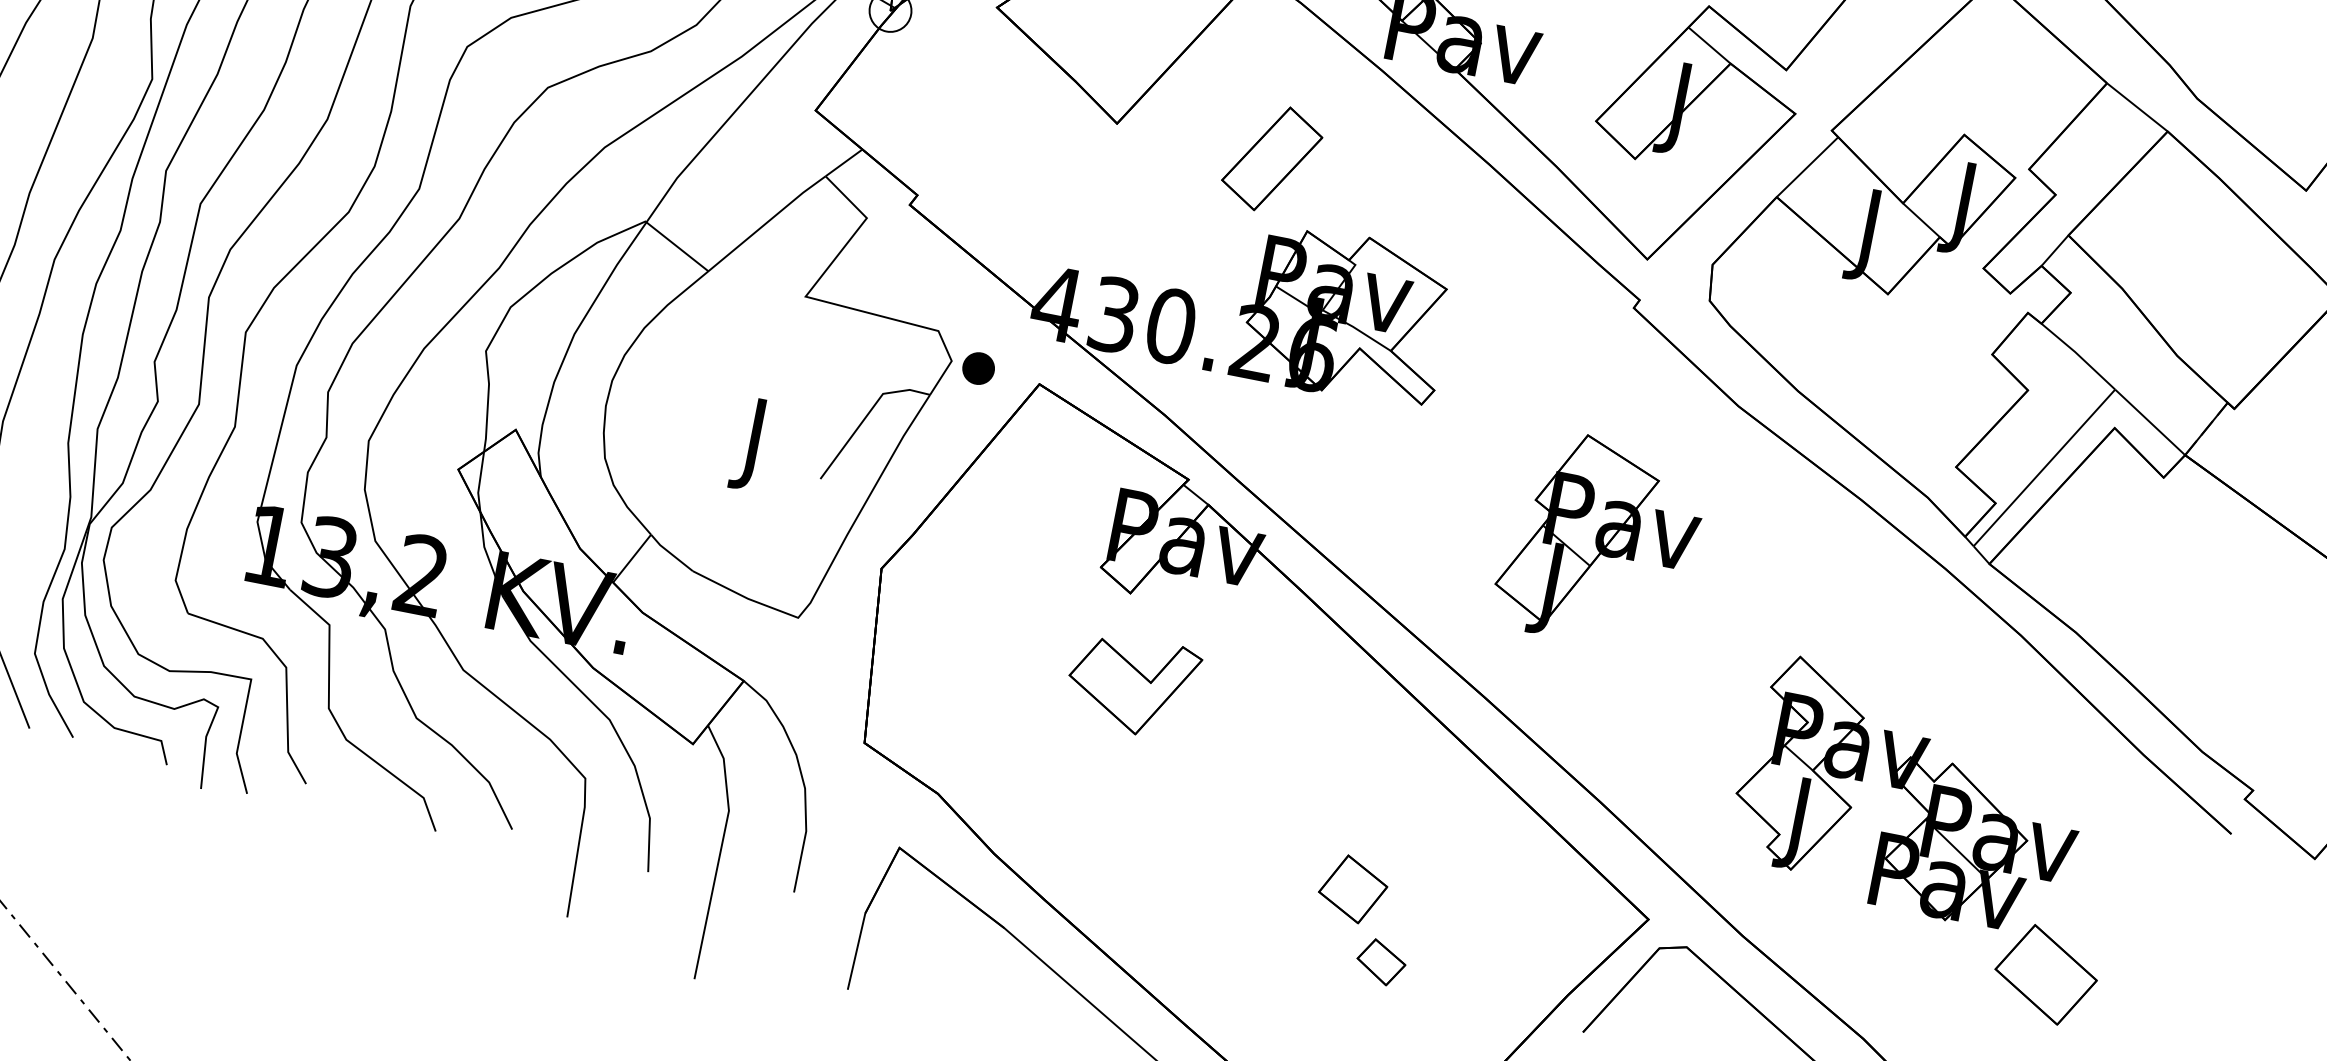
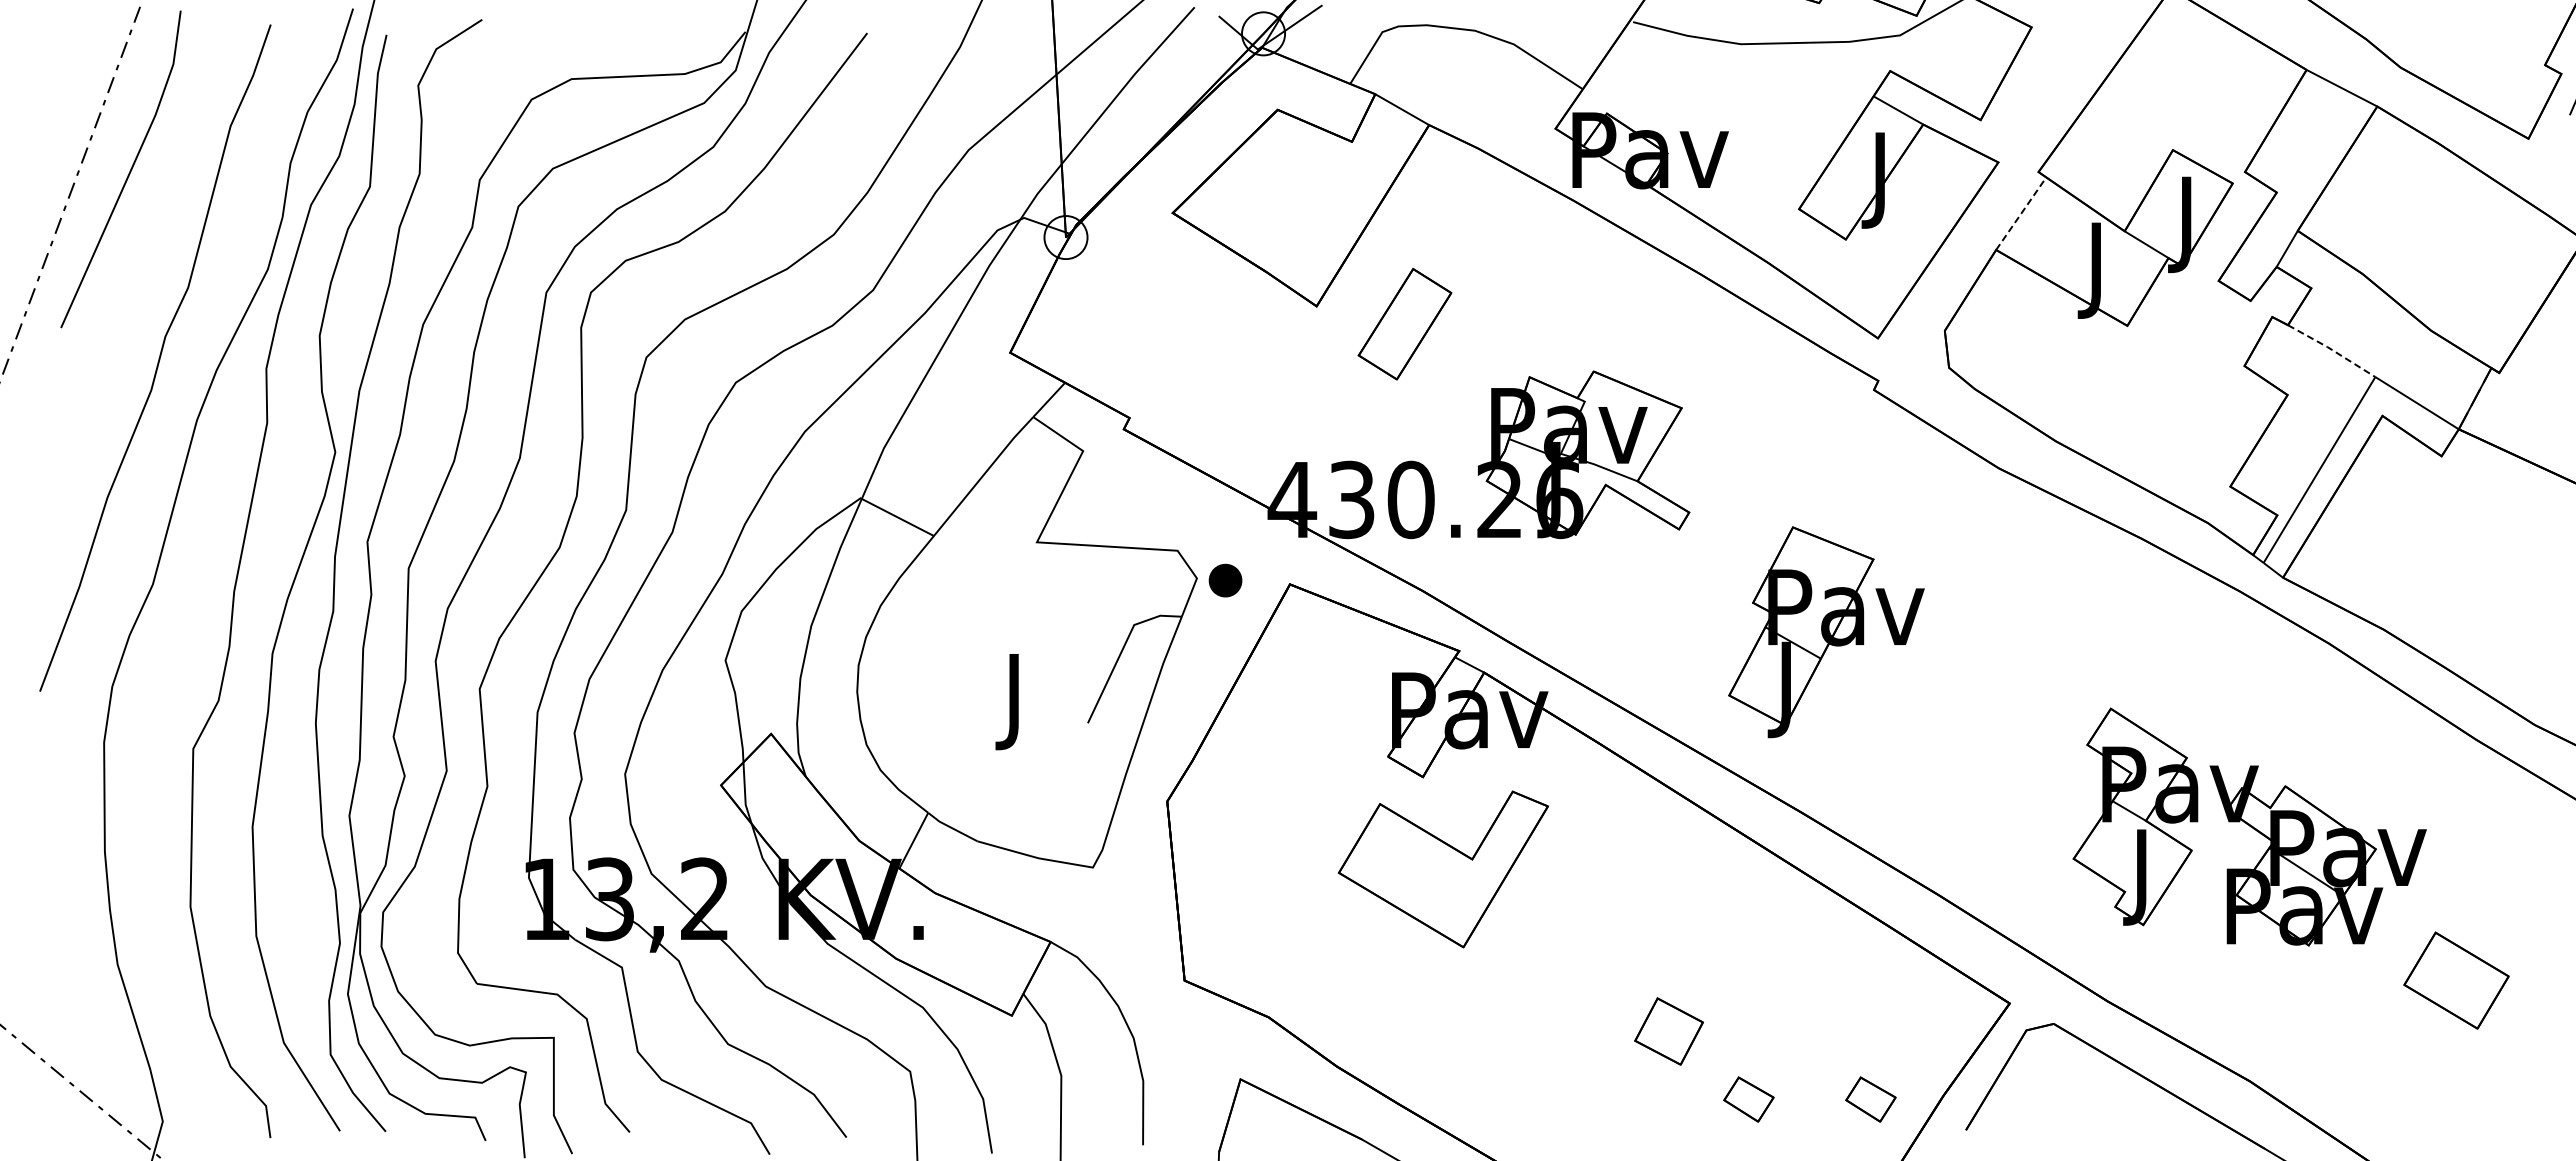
part: (1271, 159) -> (1404, 324), moved
line: (1807, 167) -> (2021, 213), solid -> dashed
line: (2078, 355) -> (2331, 349), solid -> dashed
part: (1600, 542) -> (1826, 632), moved
part: (1131, 685) -> (1442, 869), size x1.6
part: (1352, 889) -> (1668, 1031), moved
part: (2046, 974) -> (2456, 980), moved
part: (1497, 985) -> (1870, 1099), added

